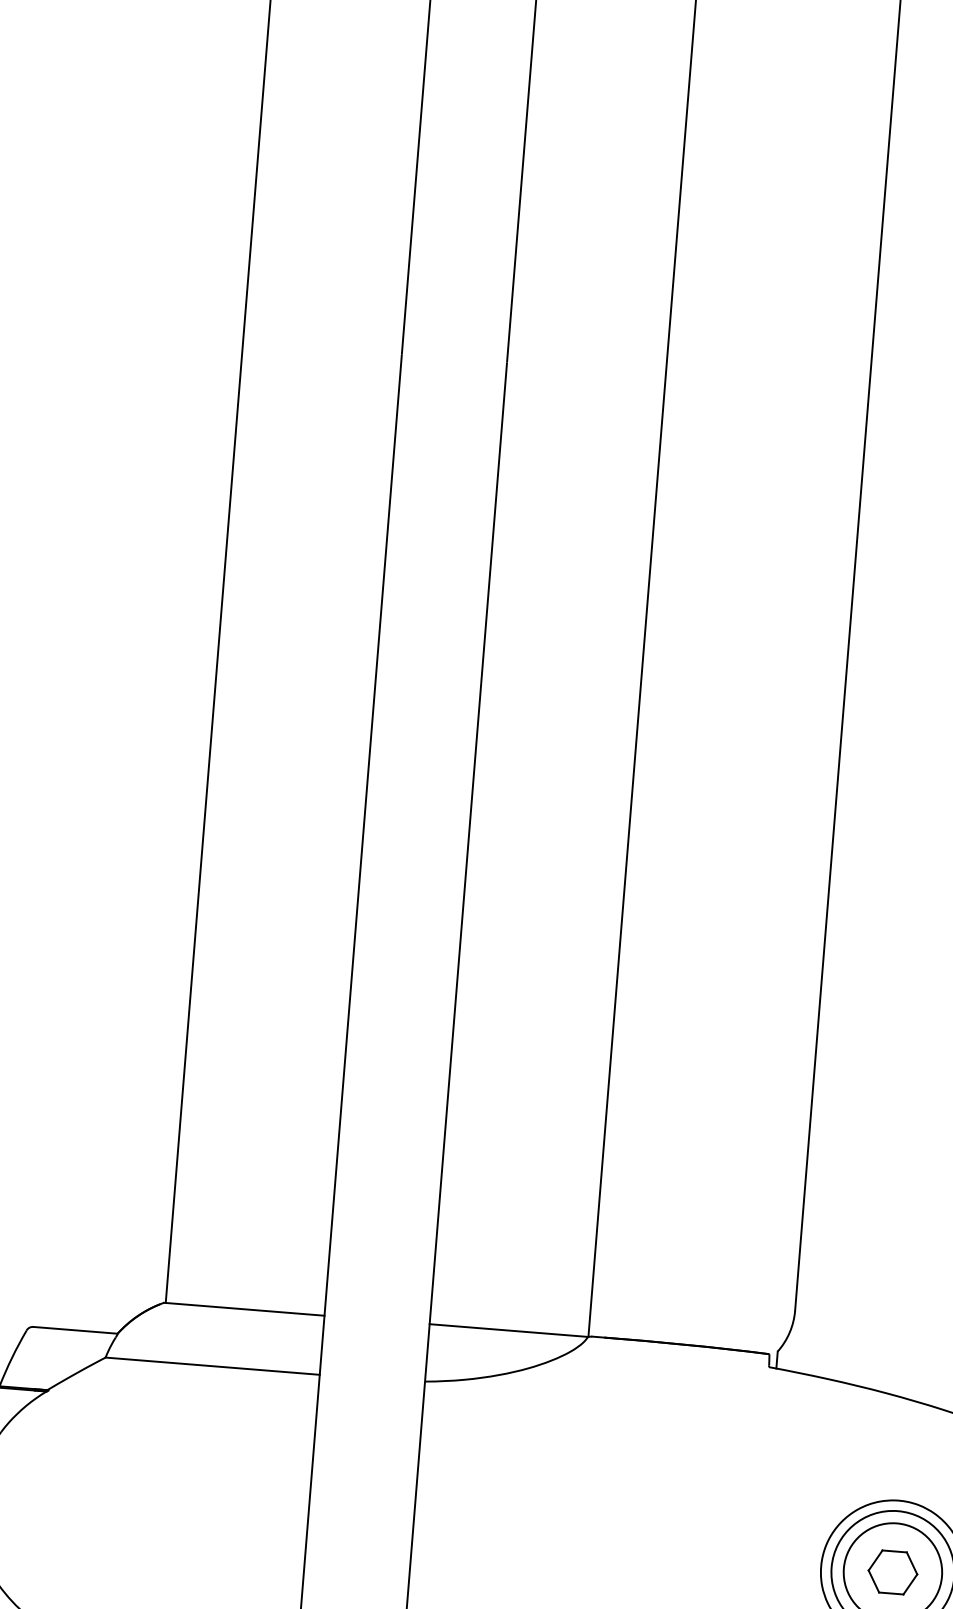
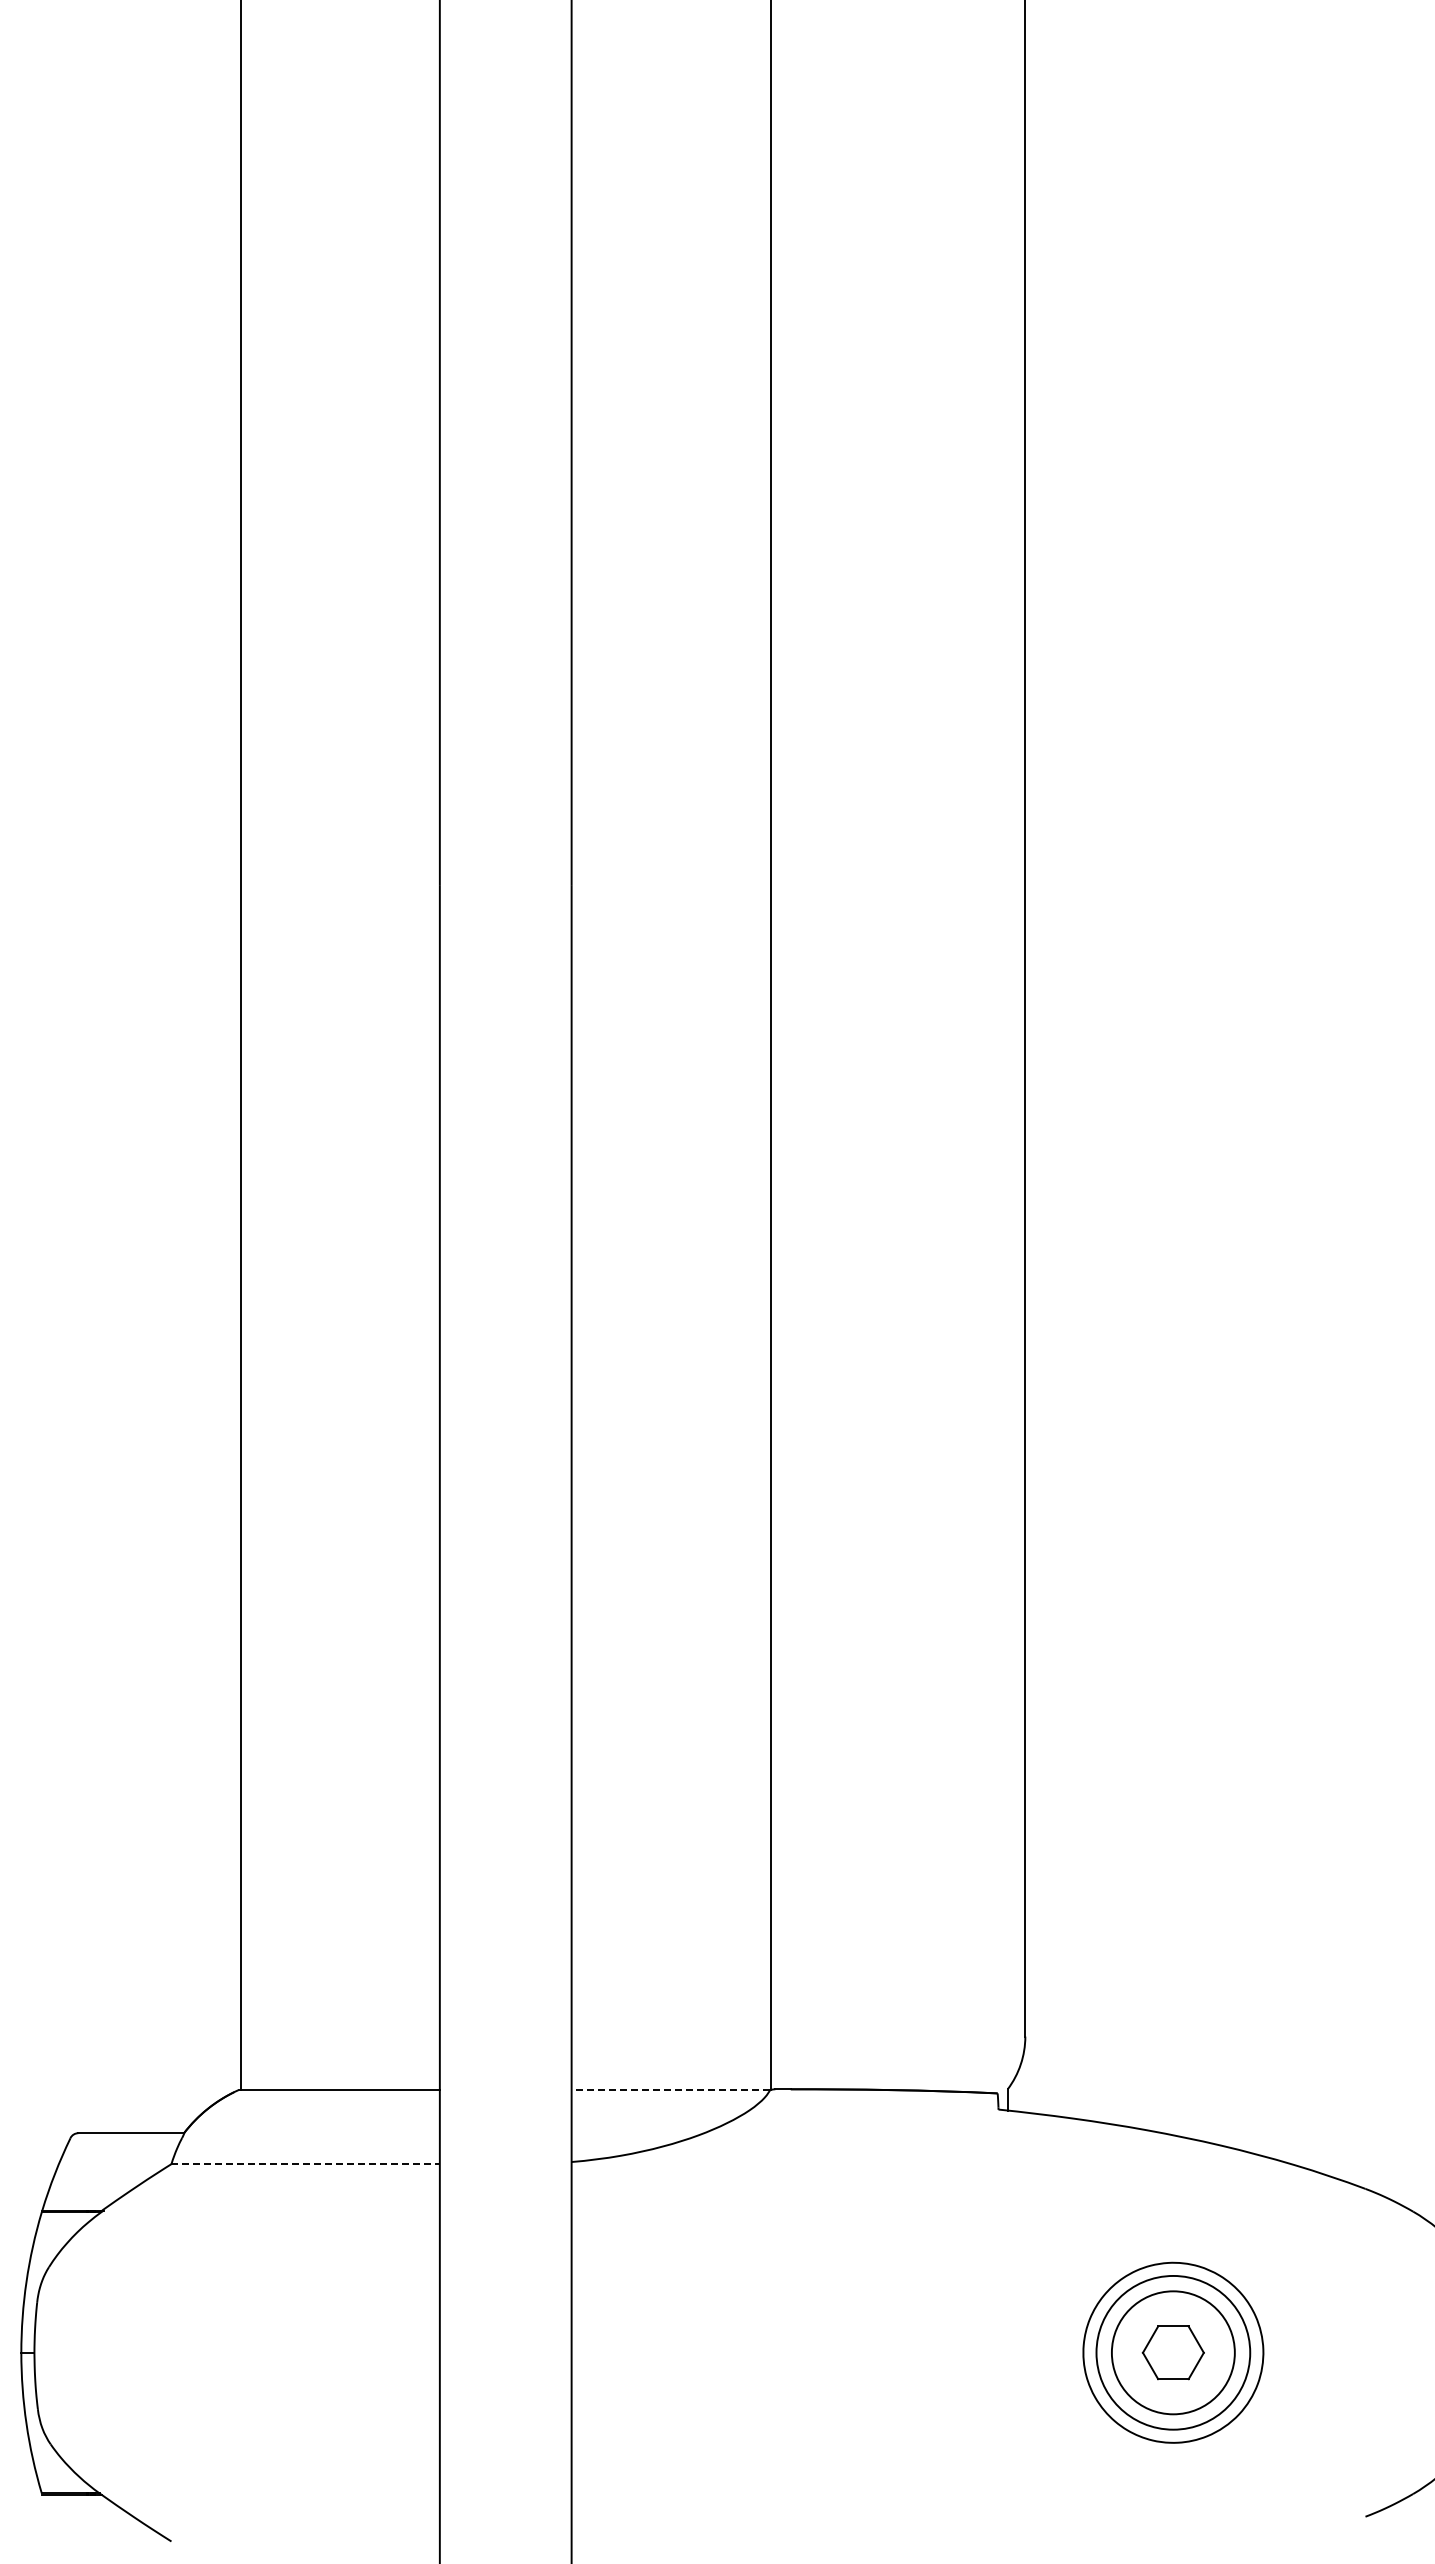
line: (508, 1330) -> (670, 2090), solid -> dashed
line: (213, 1366) -> (306, 2164), solid -> dashed

